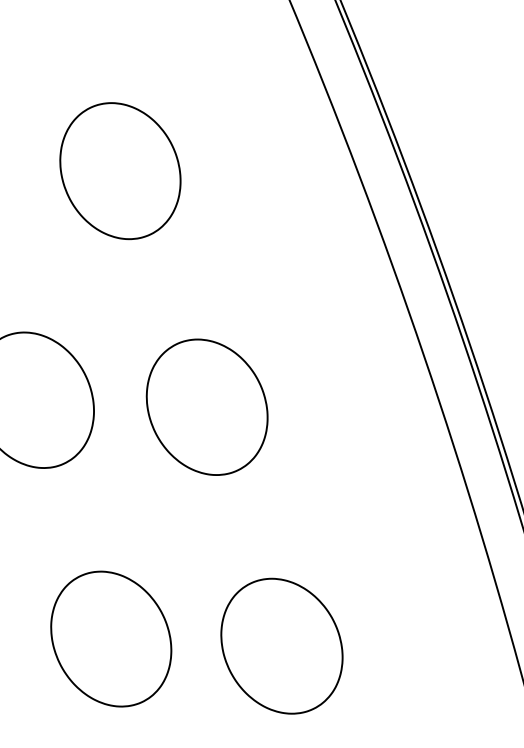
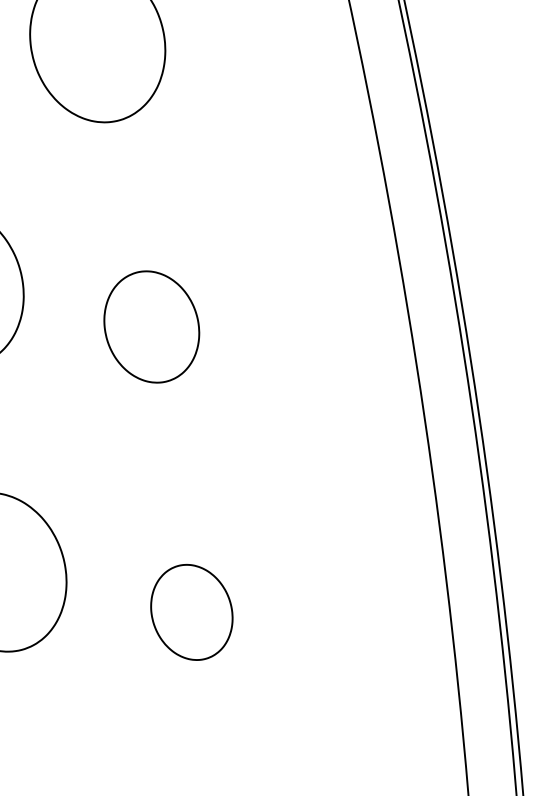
part: (206, 406) -> (151, 326), size x0.7
part: (281, 645) -> (191, 611), size x0.6

